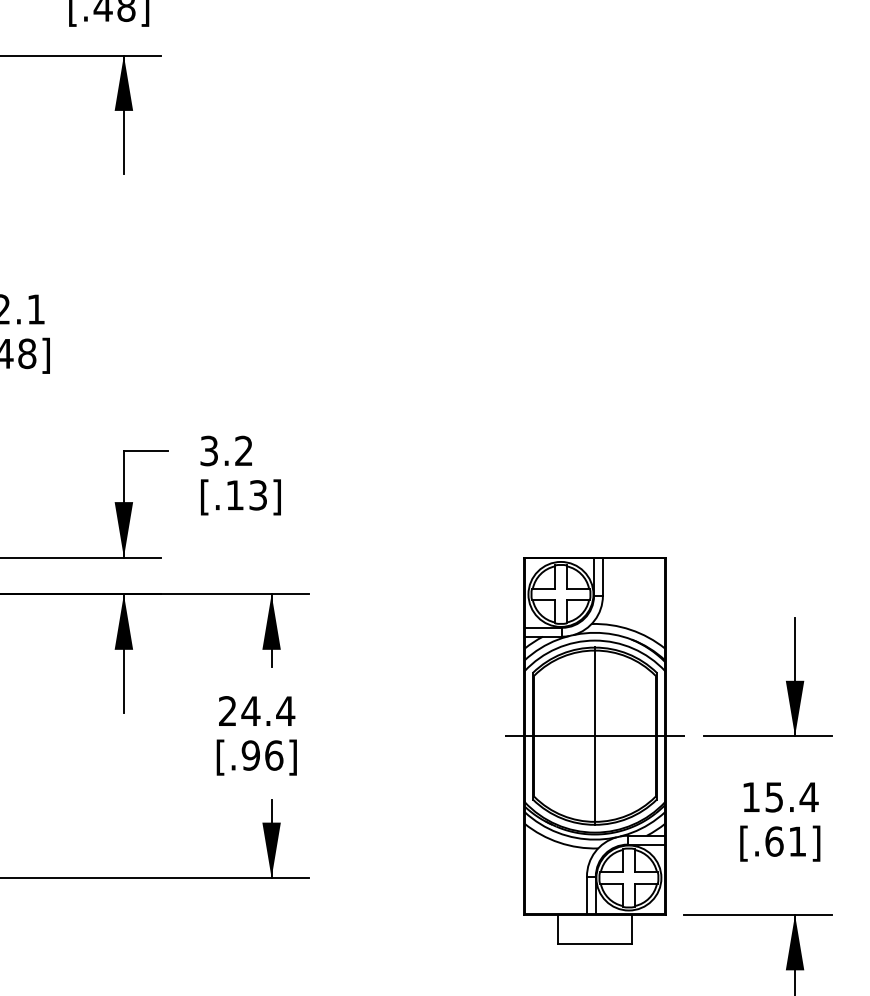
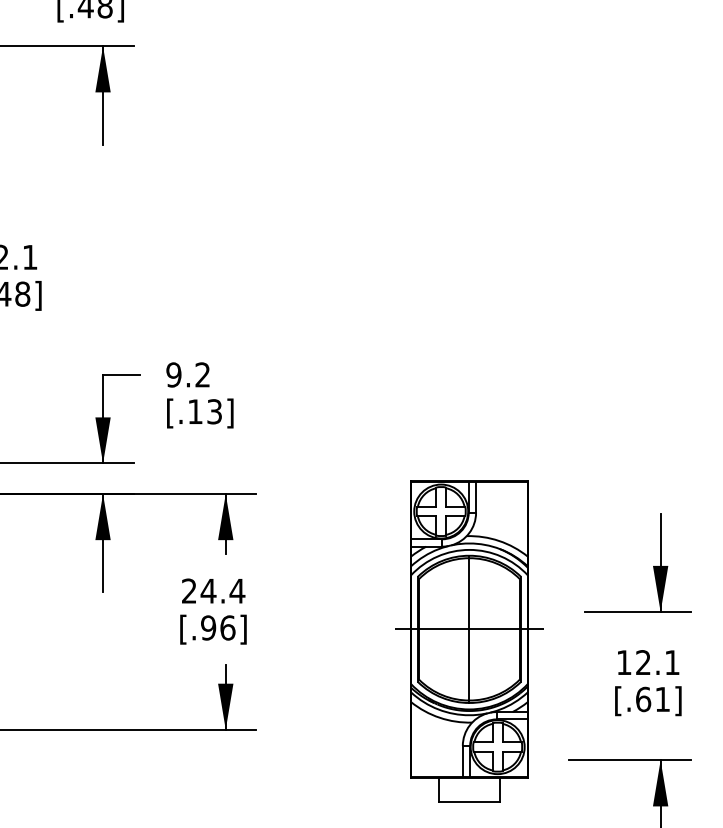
text: (209, 450) -> (174, 374), 3.2 -> 9.2
part: (594, 750) -> (469, 641), moved
text: (791, 797) -> (657, 662), 15.4 -> 12.1

